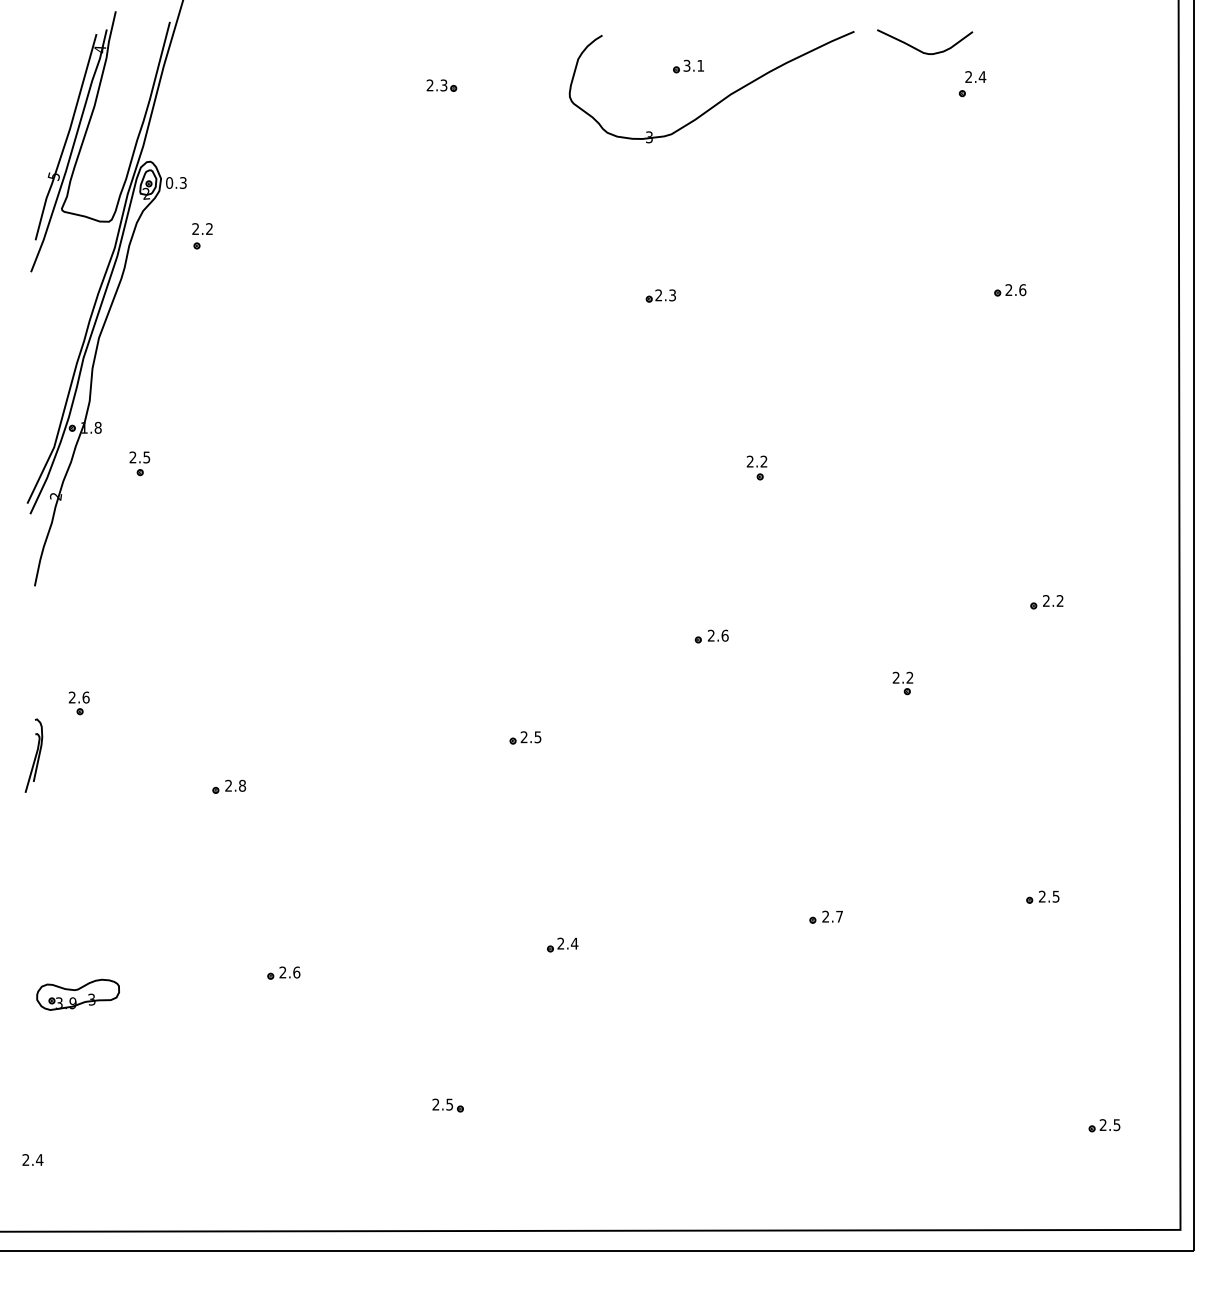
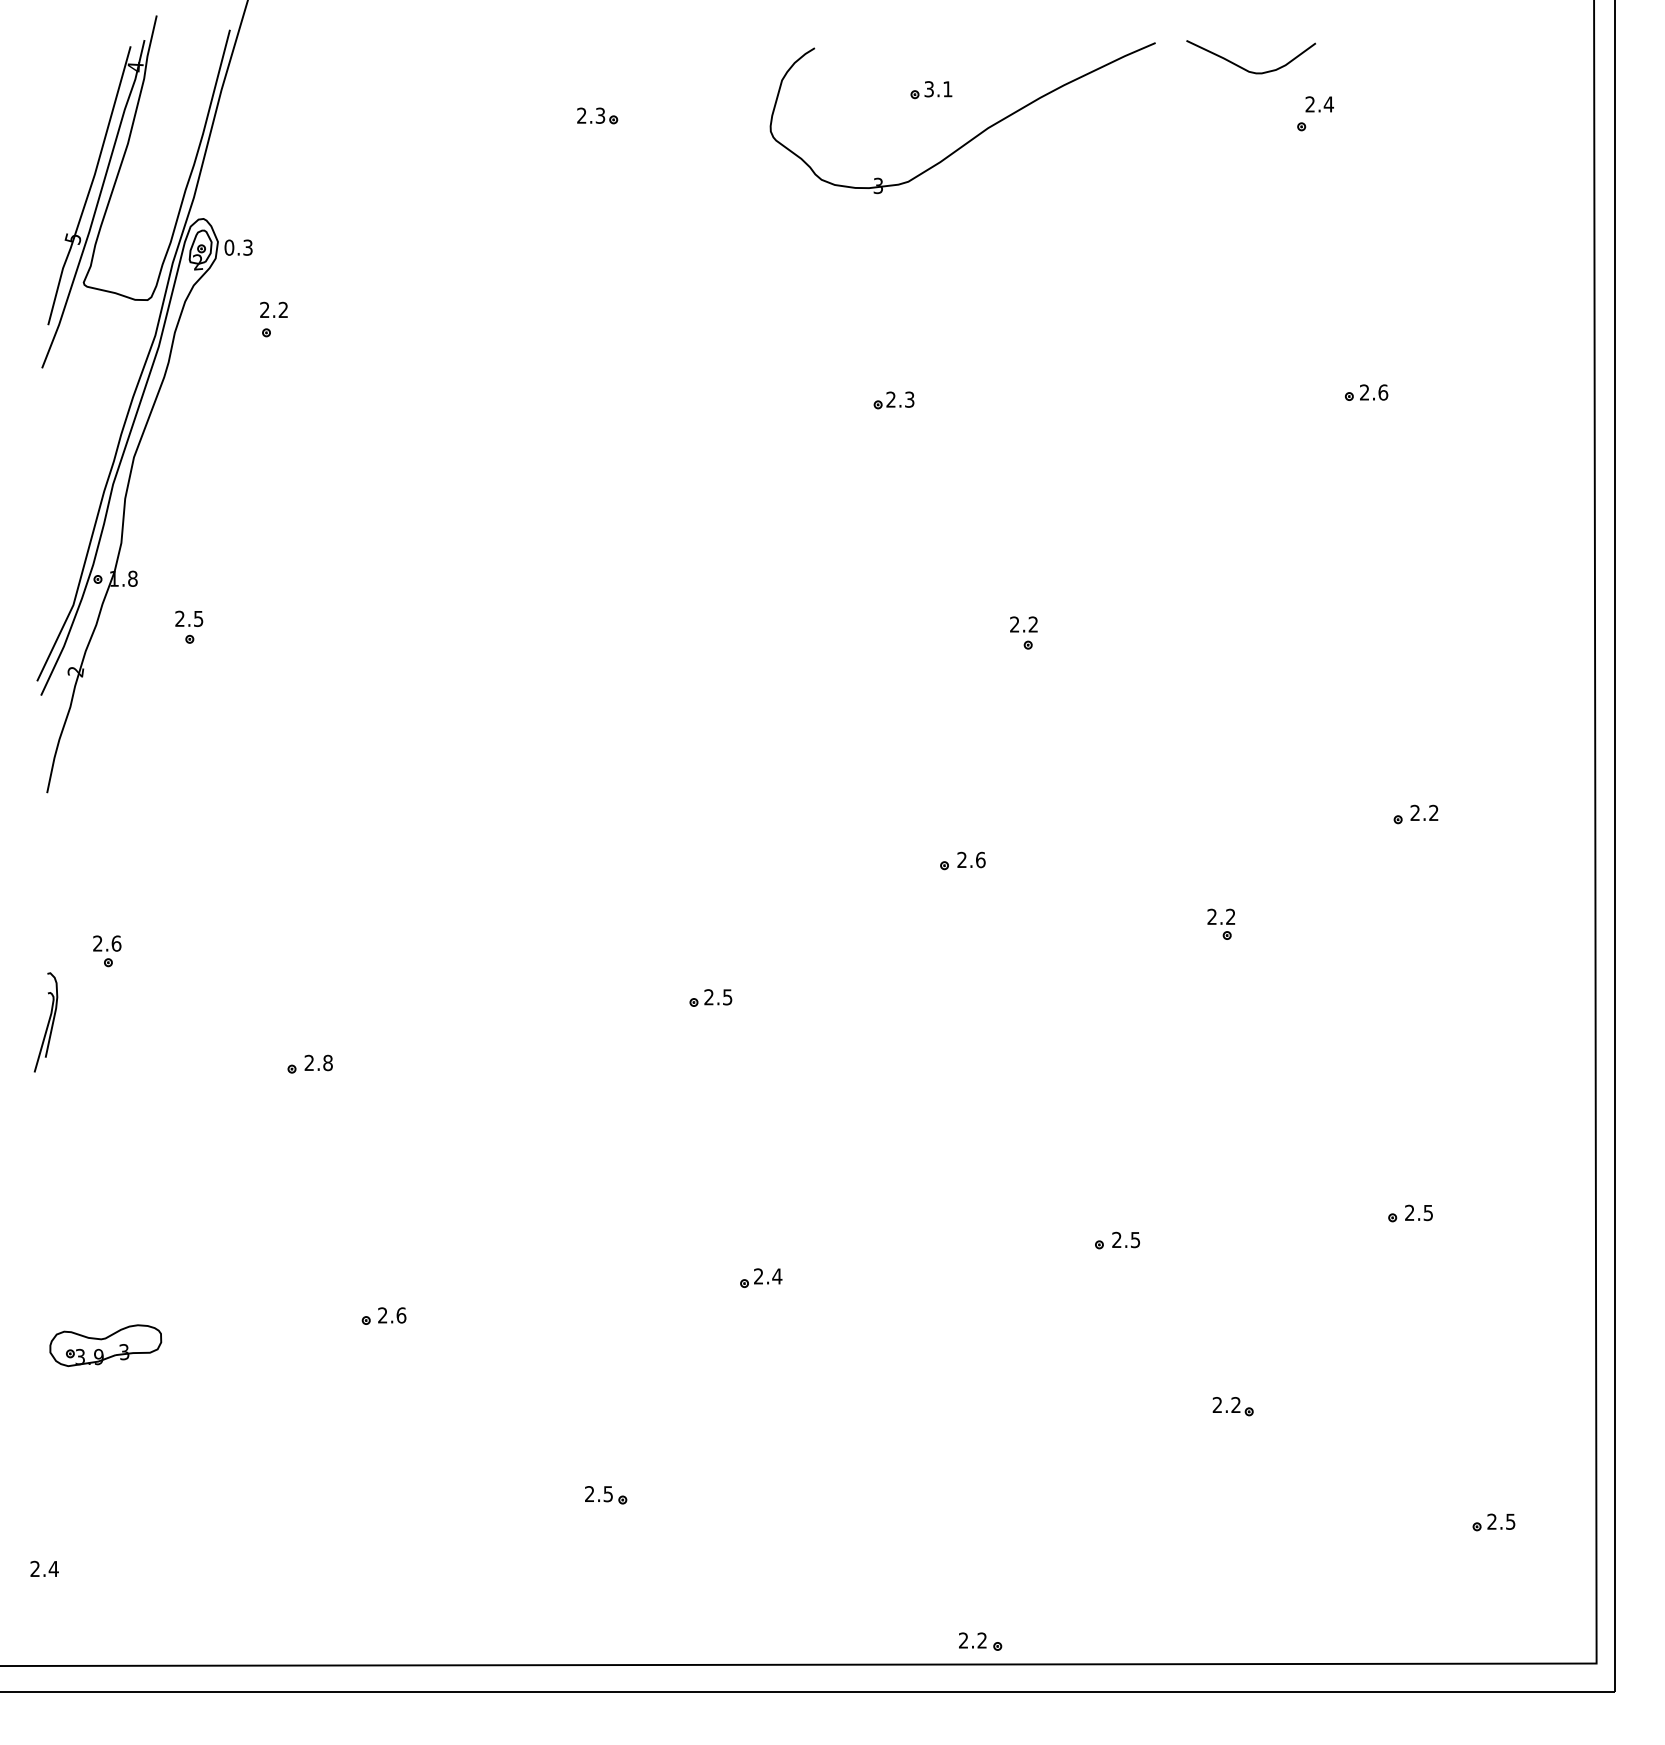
text: (839, 916) -> (1135, 1239), 2.7 -> 2.5
part: (911, 1039) -> (1232, 1406), added
part: (725, 1213) -> (981, 1641), added

